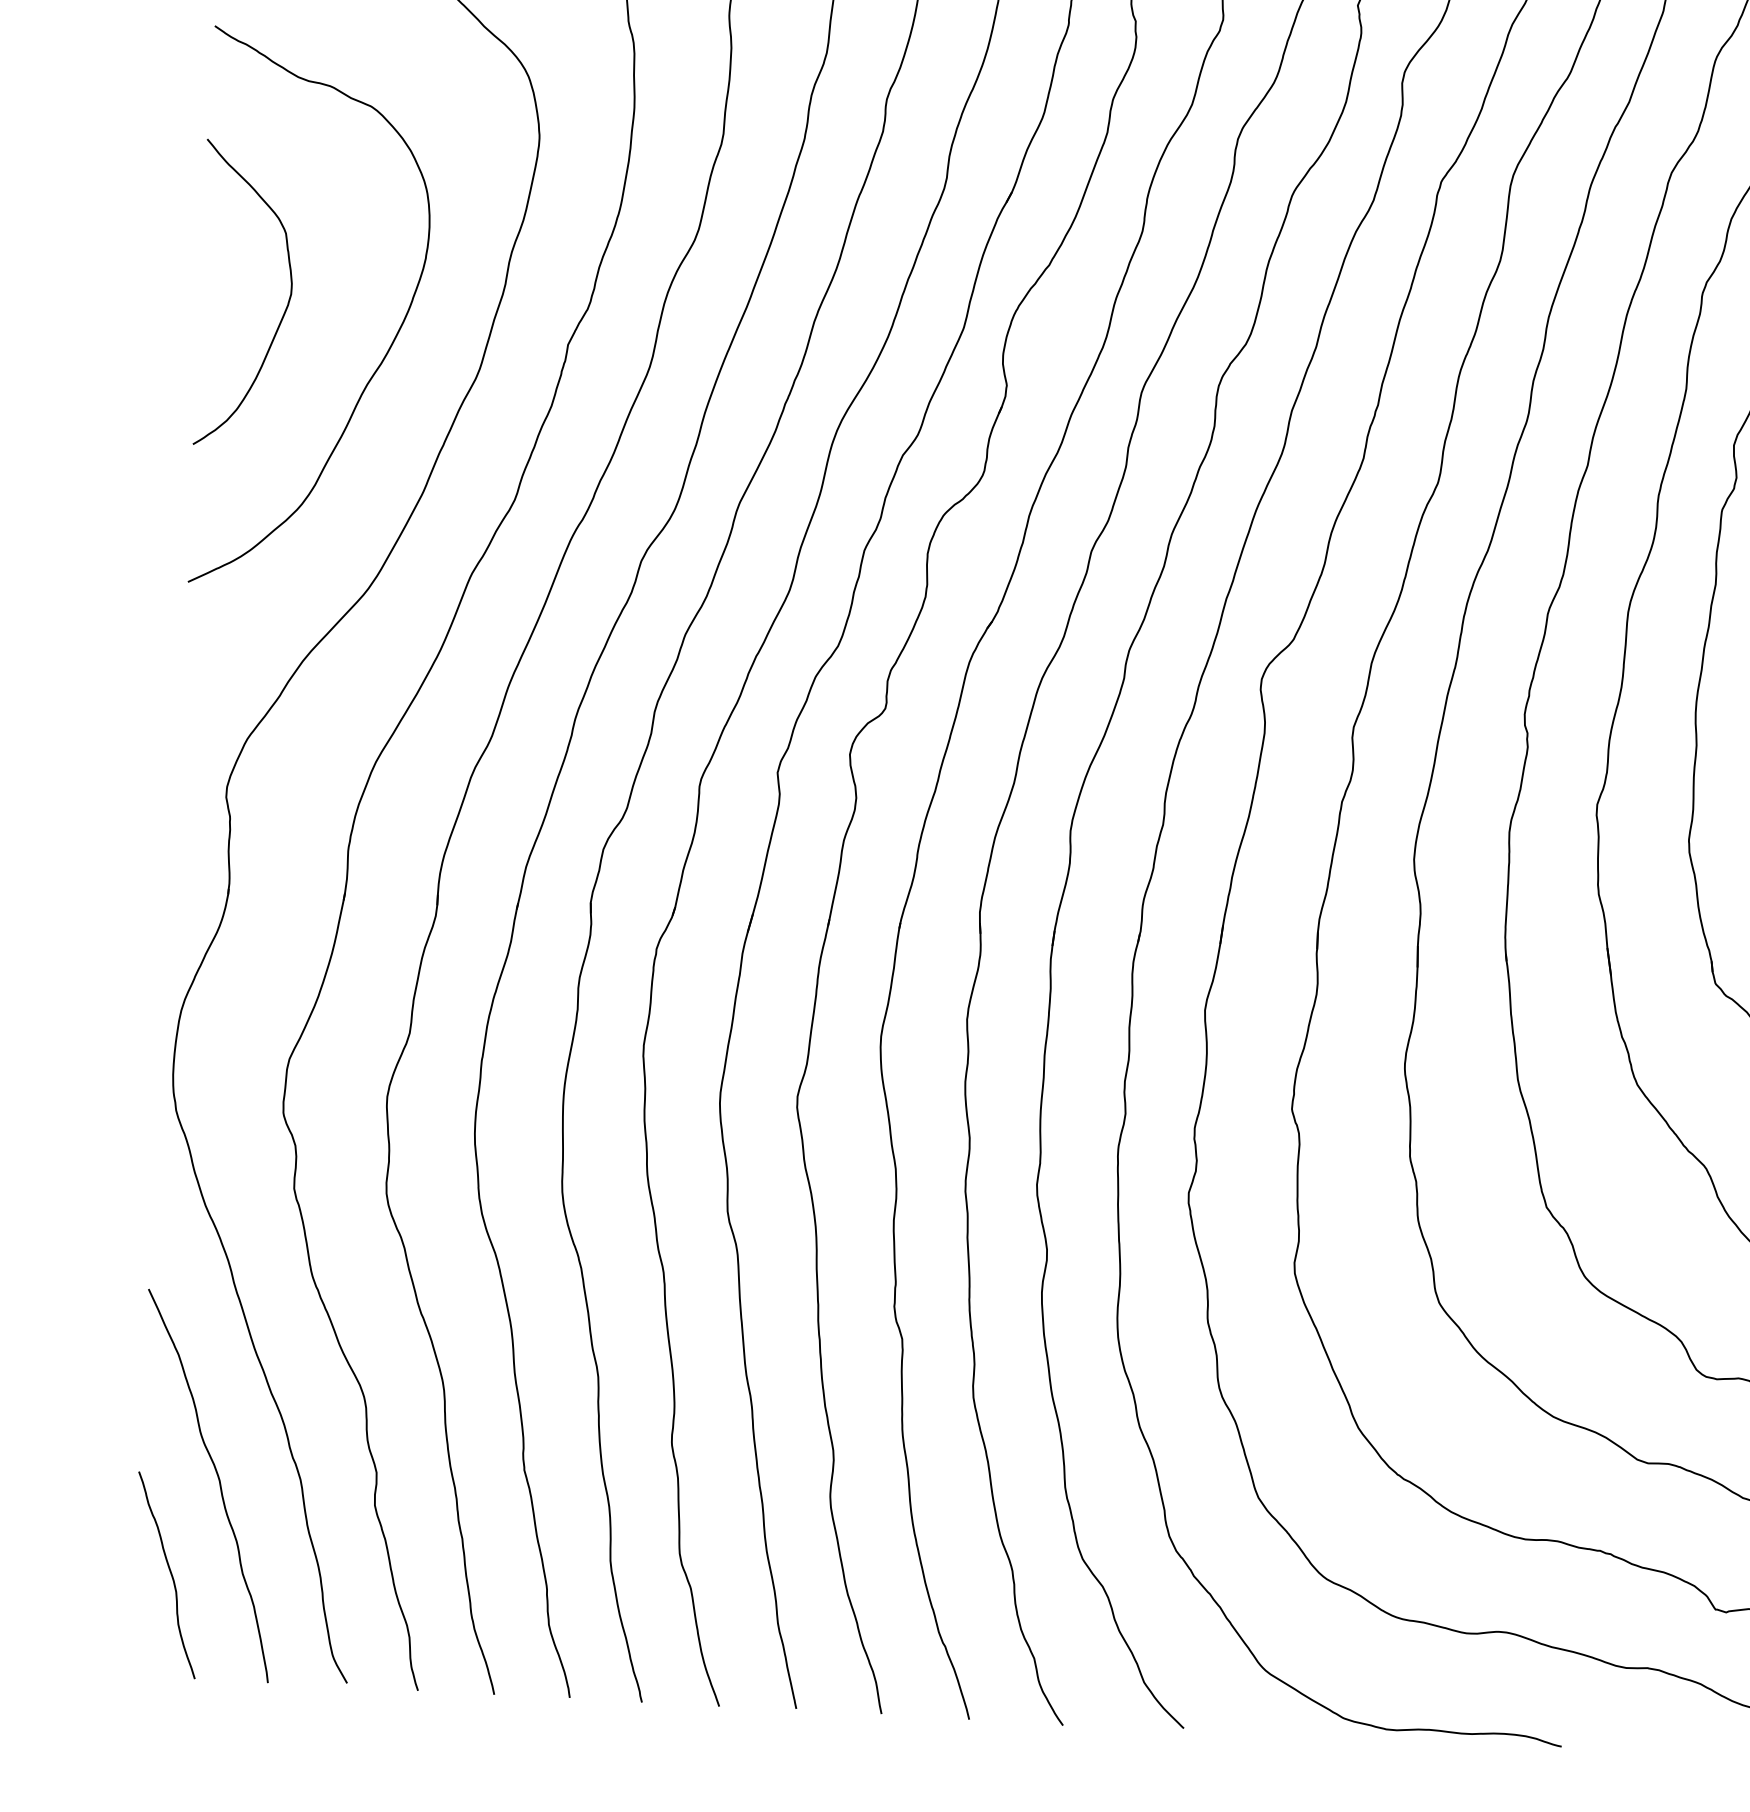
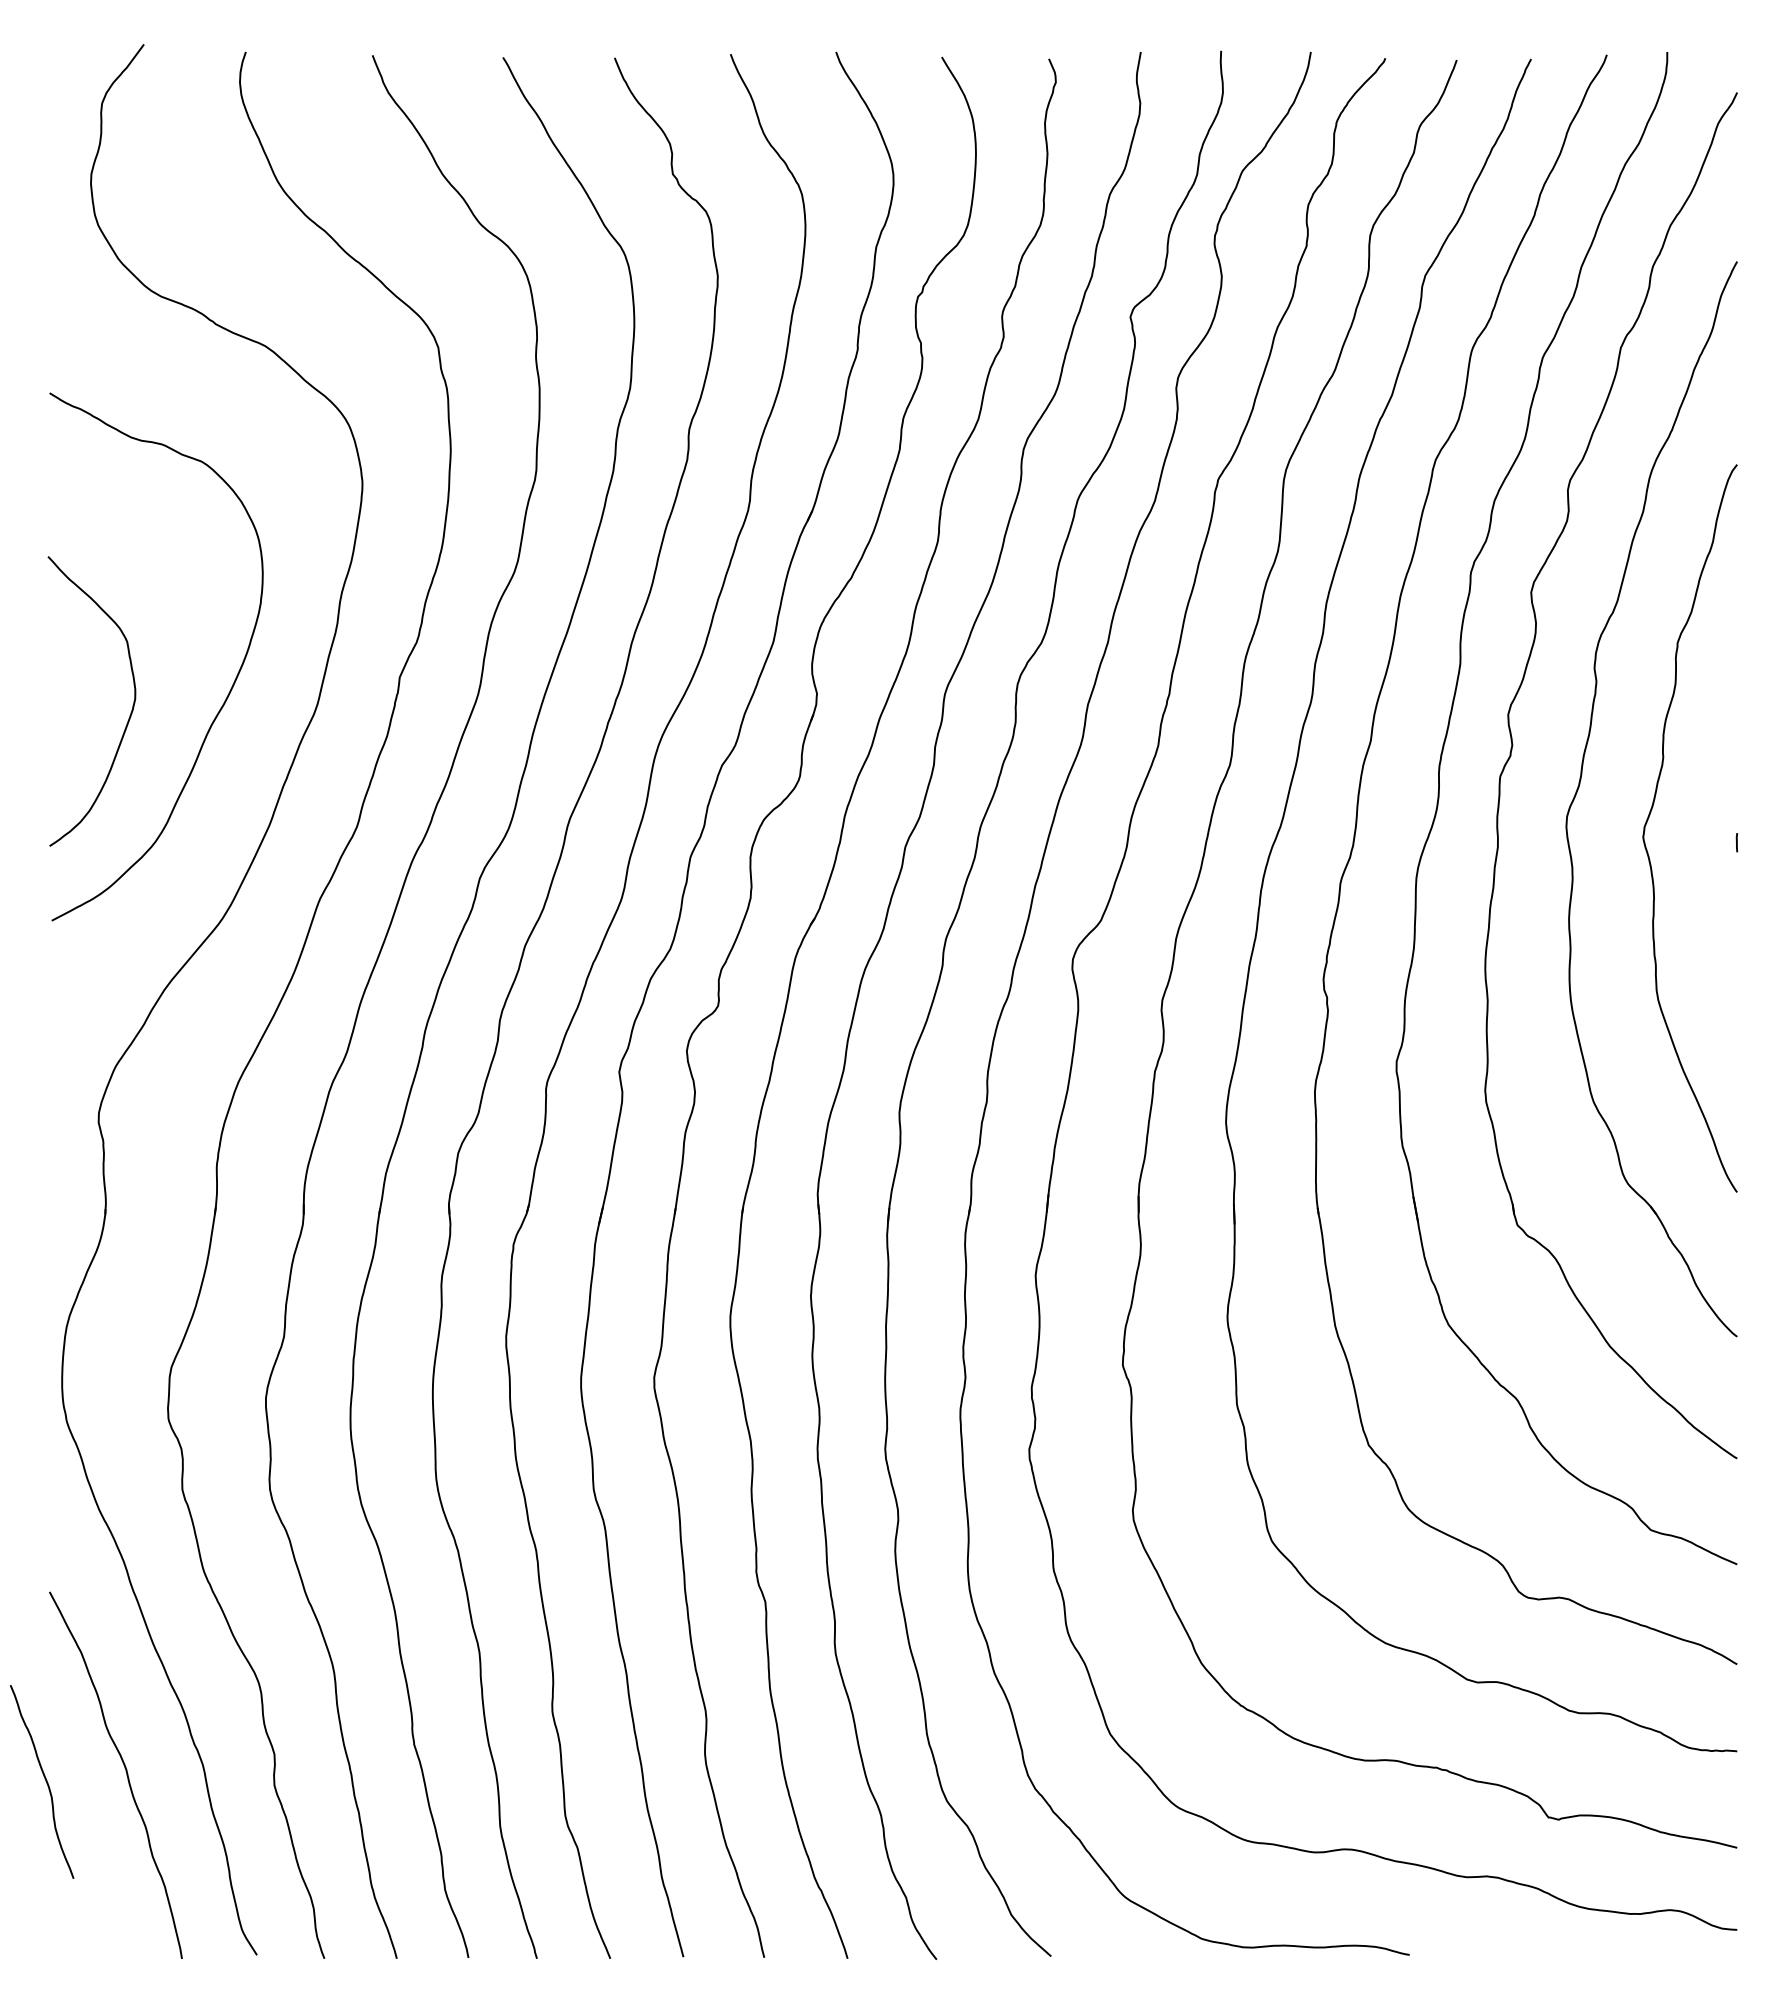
curve: (284, 311) -> (129, 715), moved
curve: (169, 1572) -> (44, 1779), moved

